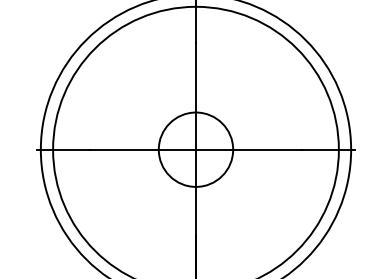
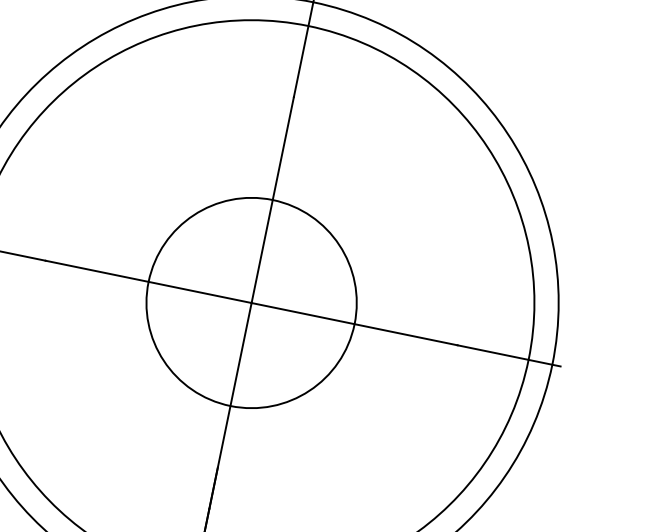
circle: (195, 149) -> (250, 302), size x1.43

